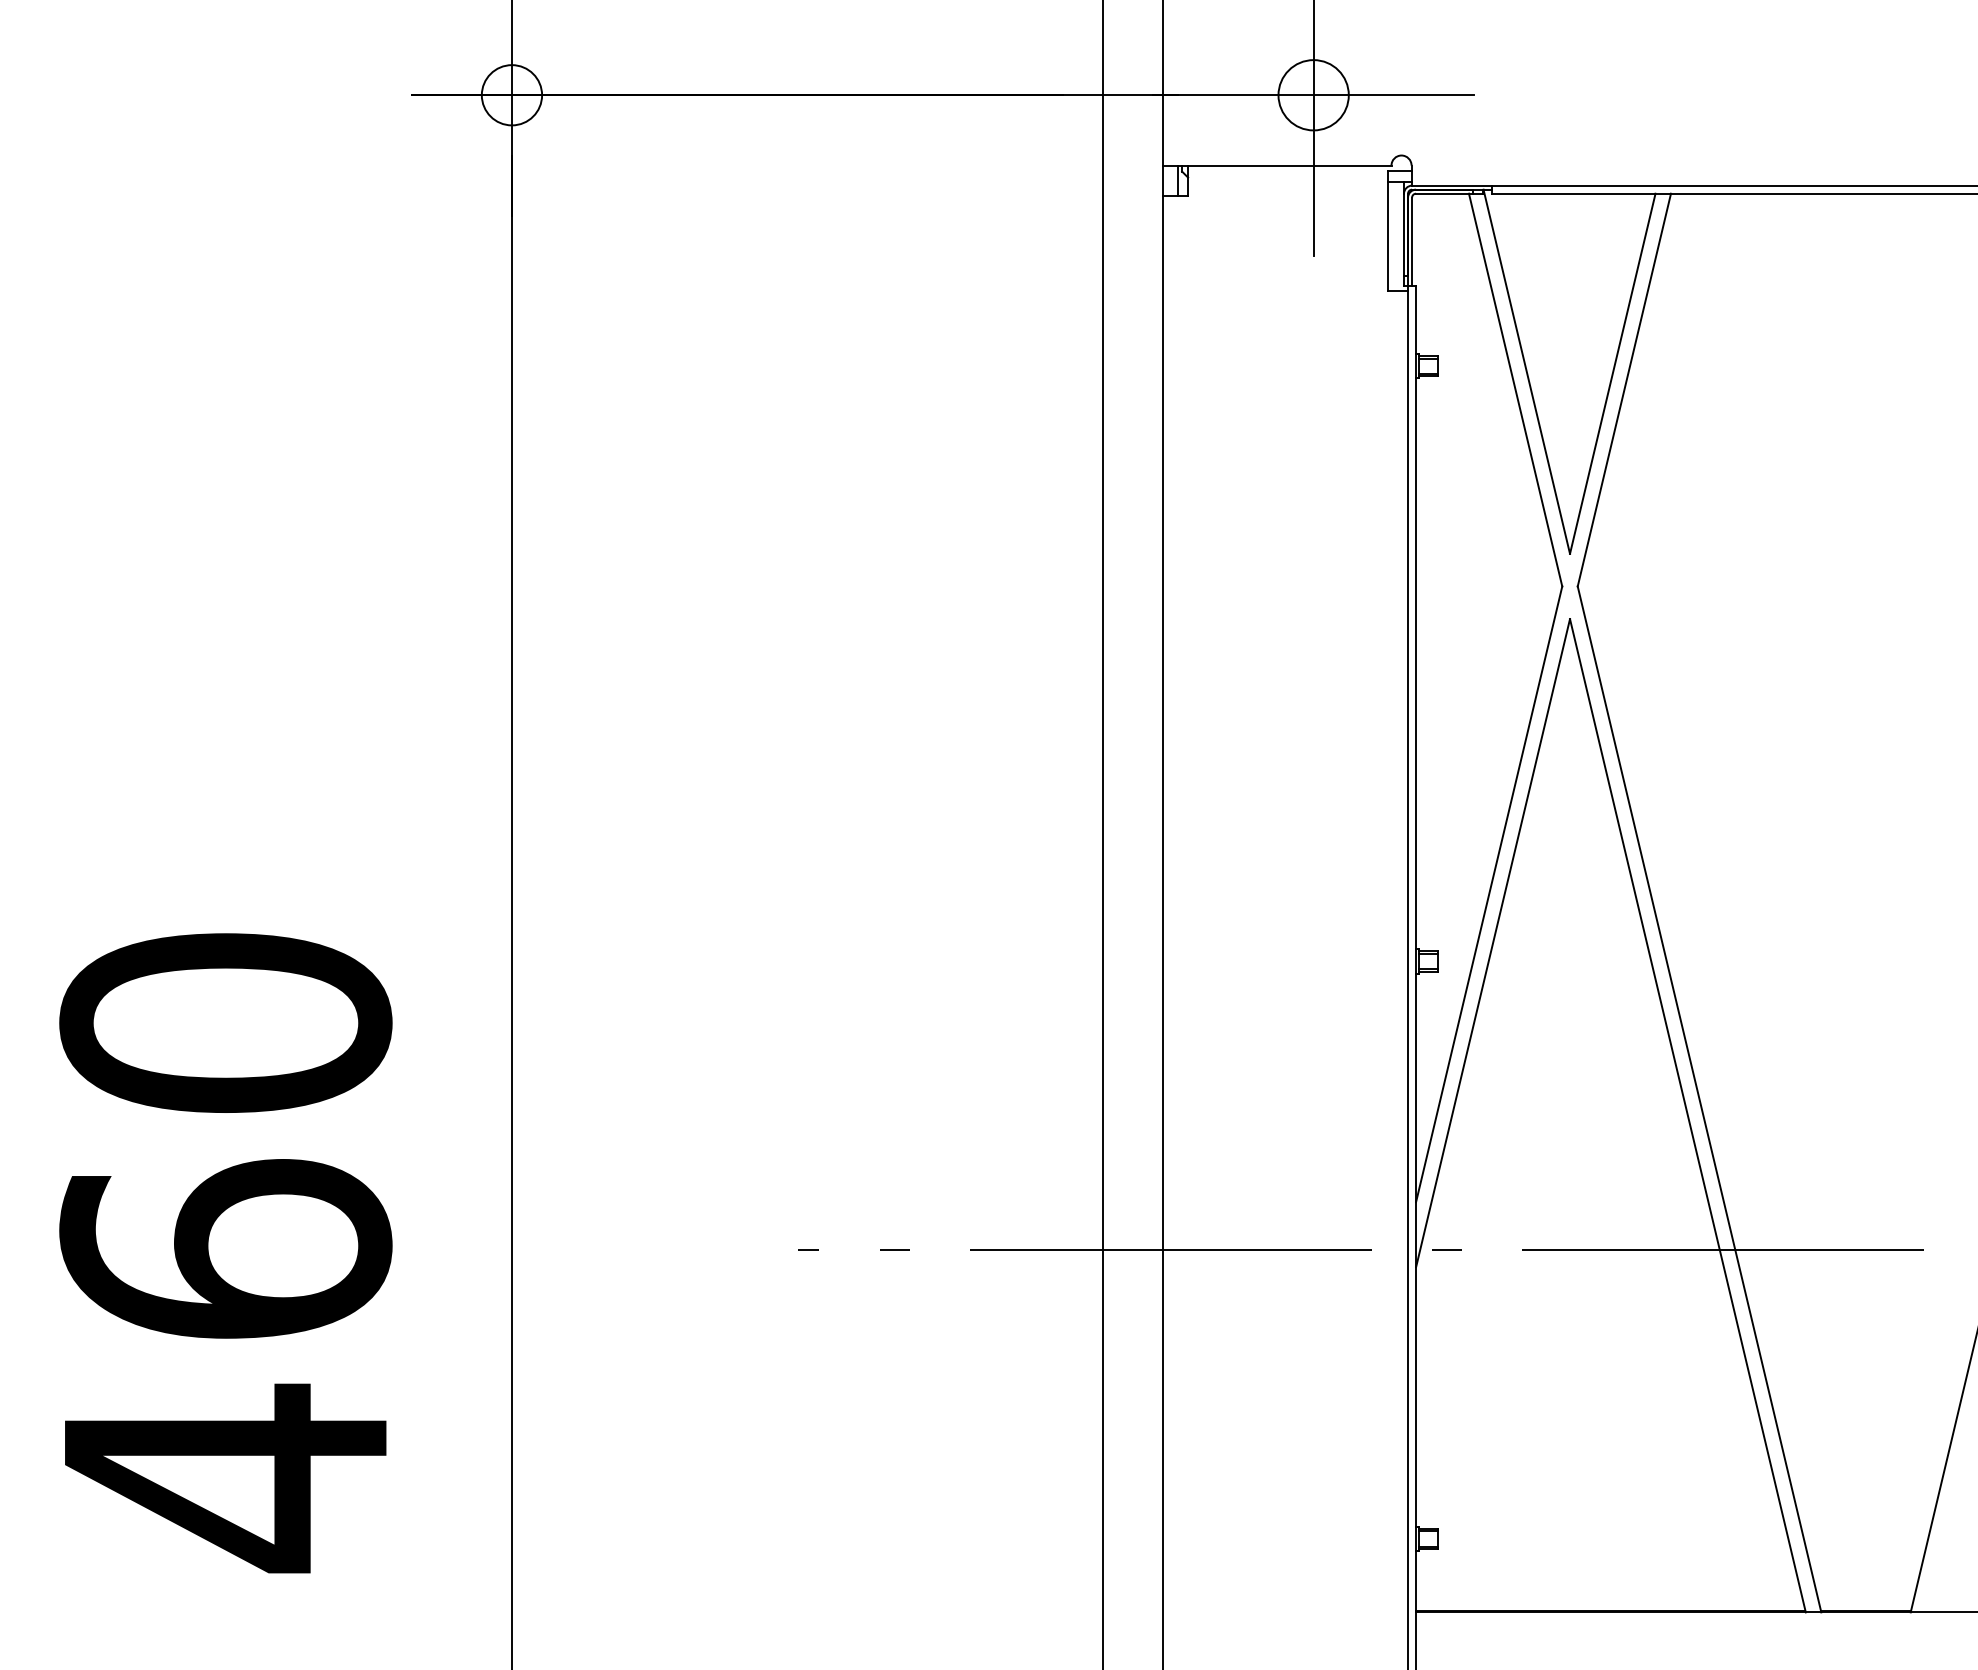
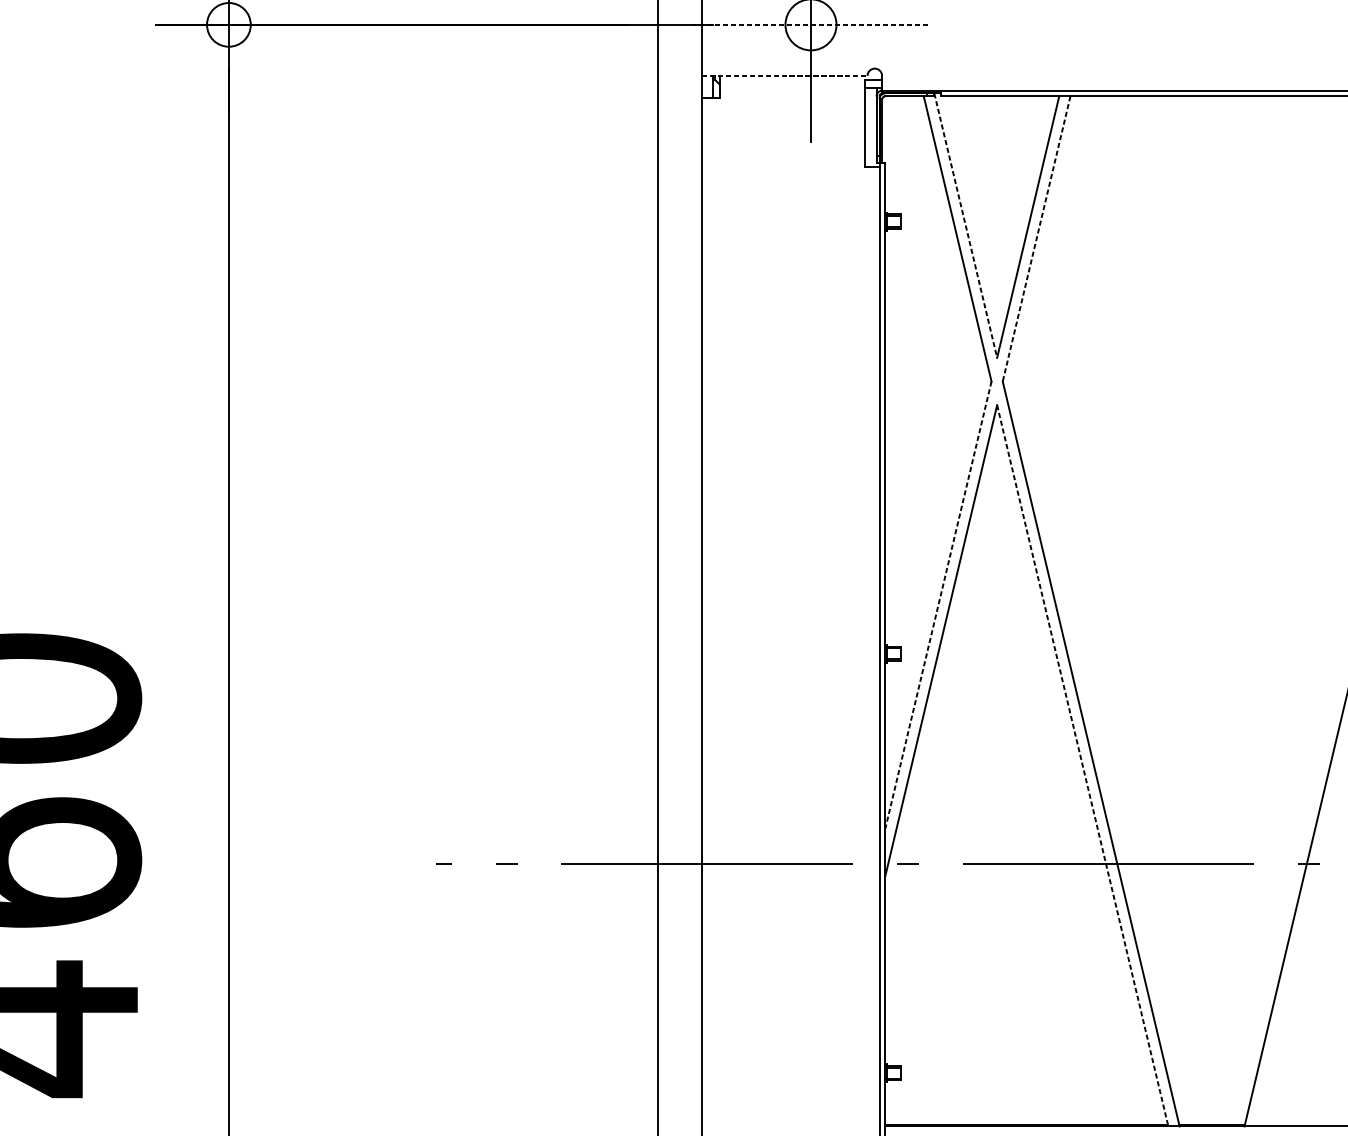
line: (1313, 95) -> (810, 25), solid -> dashed
line: (1277, 165) -> (784, 75), solid -> dashed
line: (1526, 372) -> (965, 226), solid -> dashed
line: (1624, 390) -> (1036, 239), solid -> dashed
line: (1489, 894) -> (938, 605), solid -> dashed
line: (1688, 1116) -> (1083, 766), solid -> dashed

